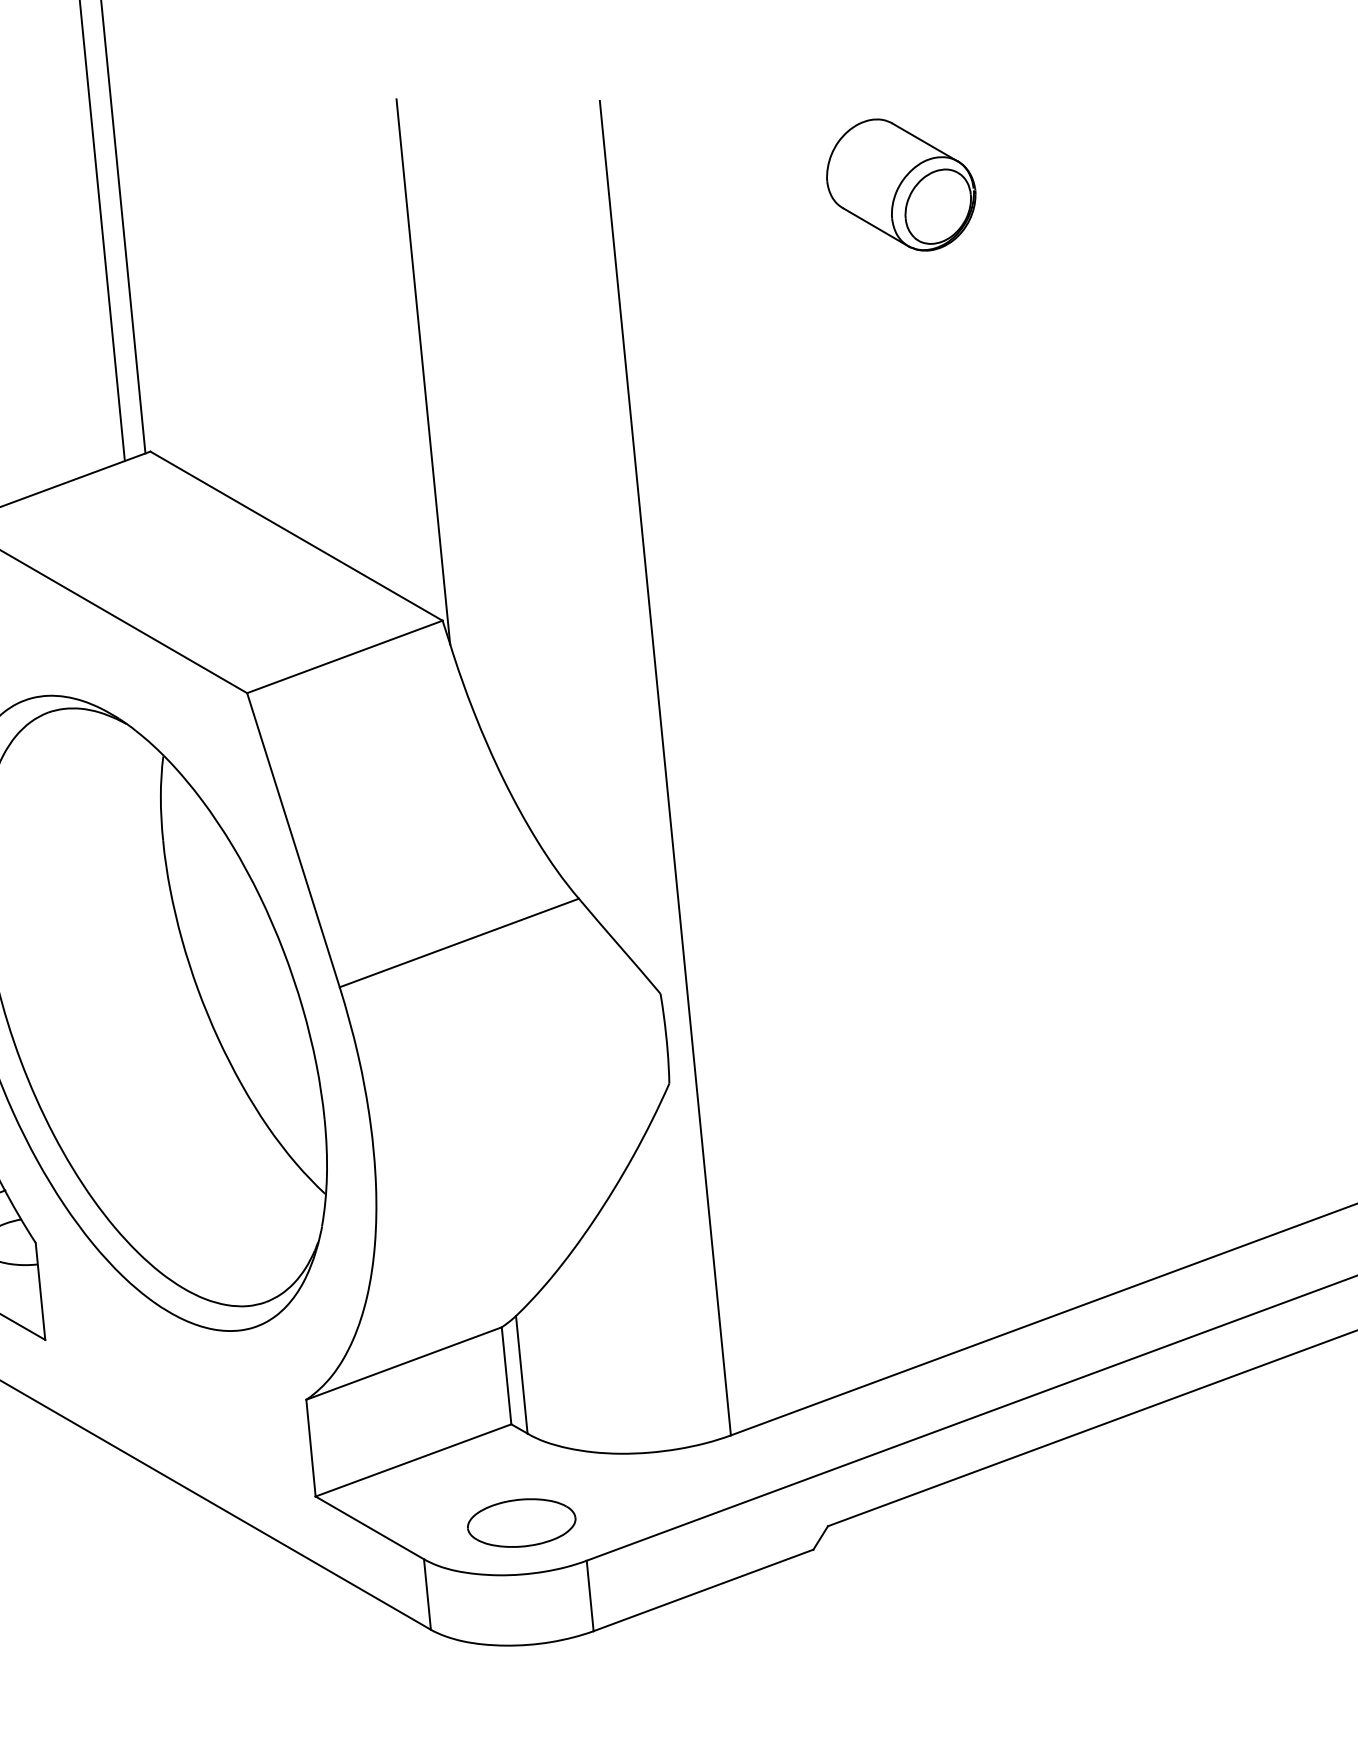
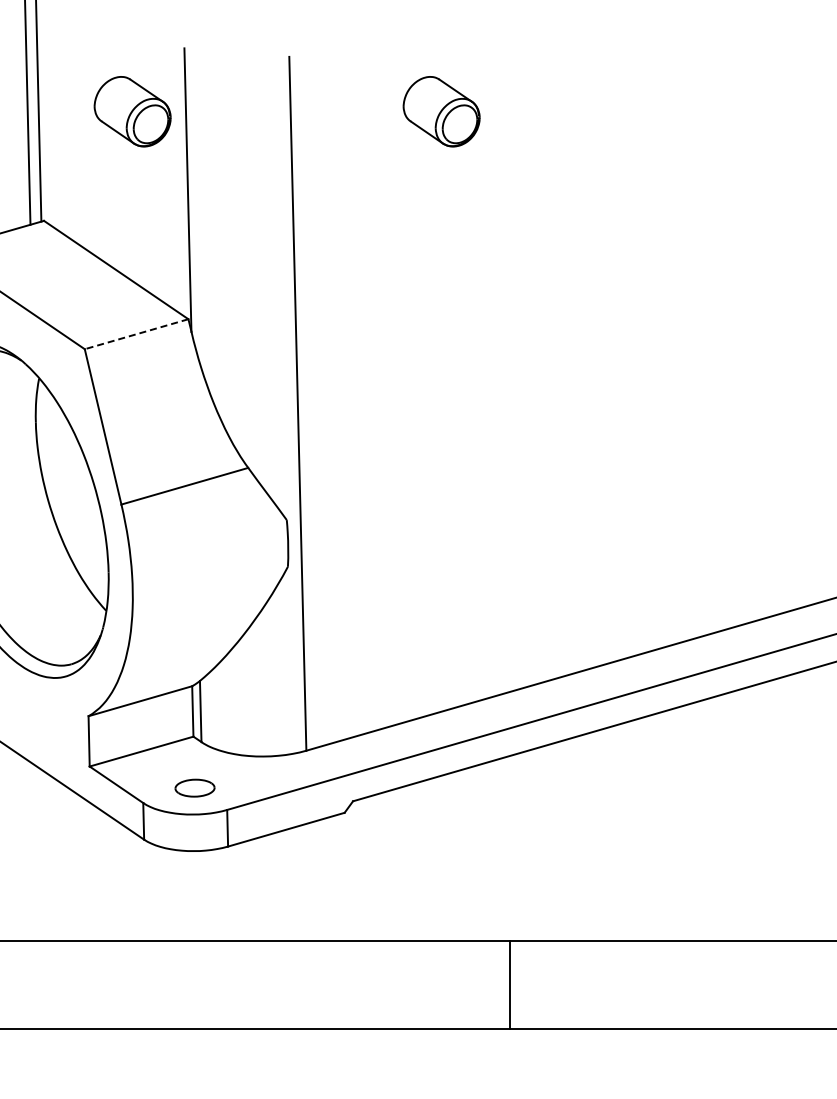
part: (305, 228) -> (132, 111), added
line: (344, 657) -> (136, 334), solid -> dashed
part: (520, 1524) -> (194, 788), size x0.7

